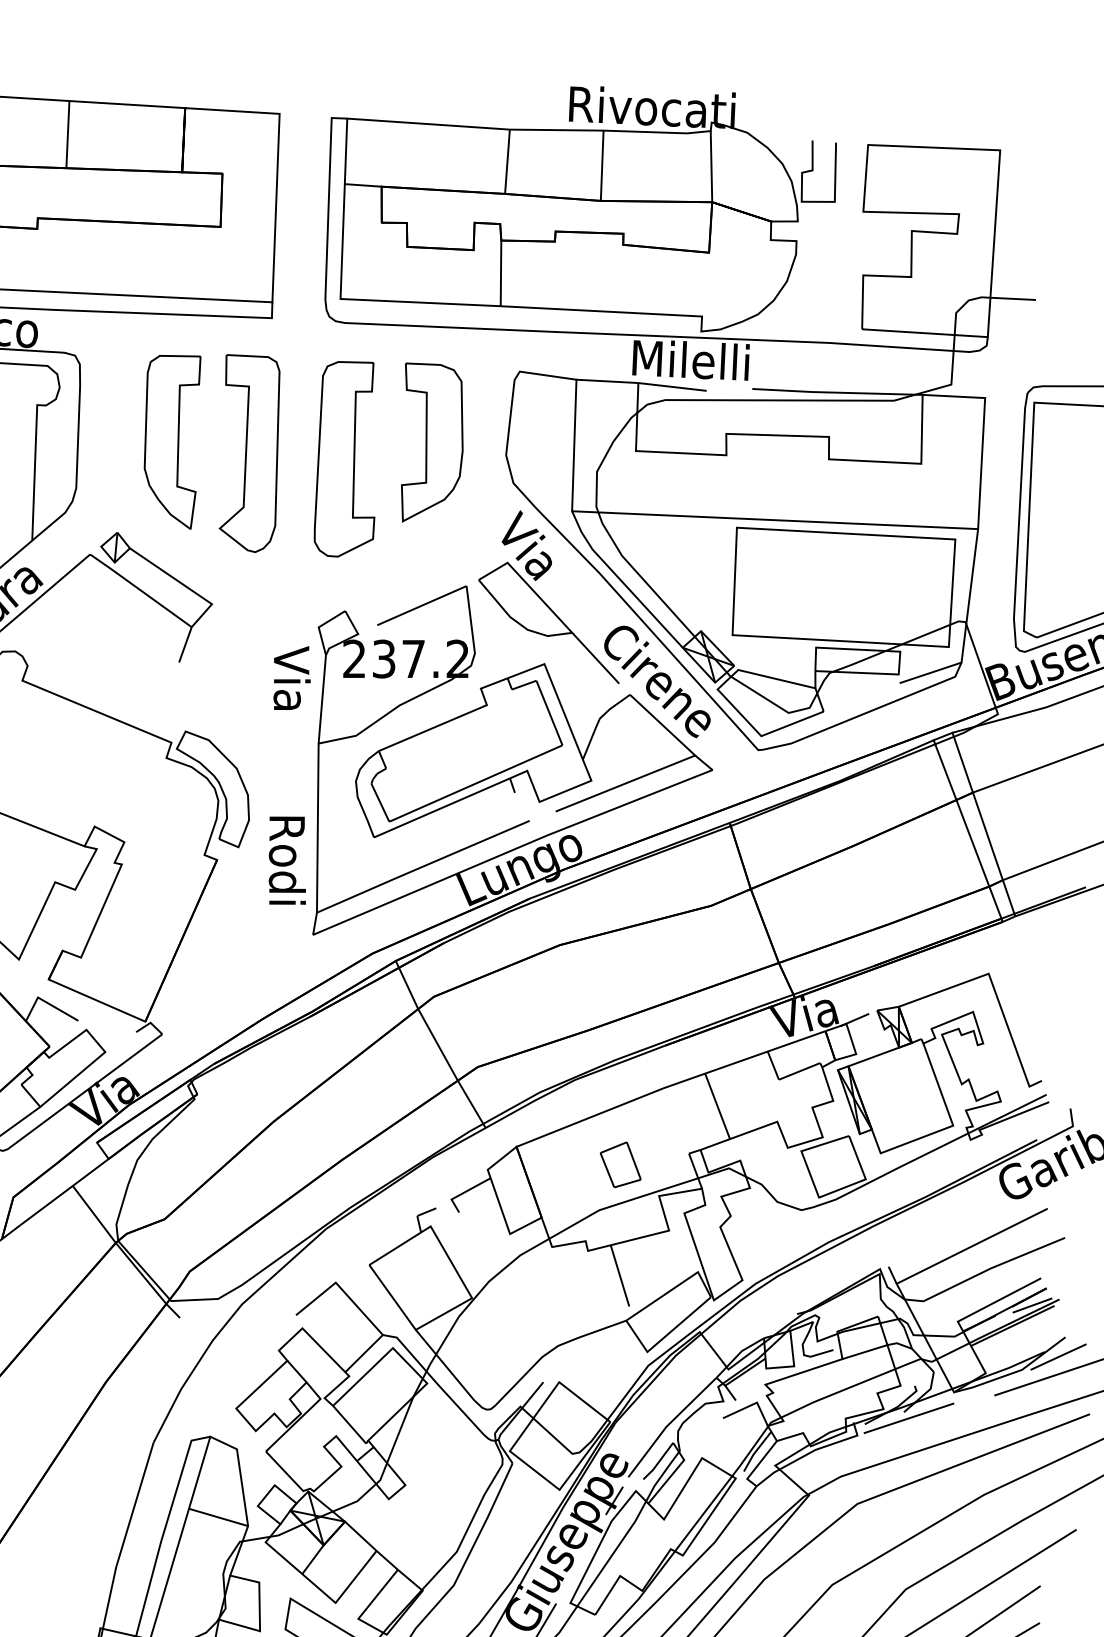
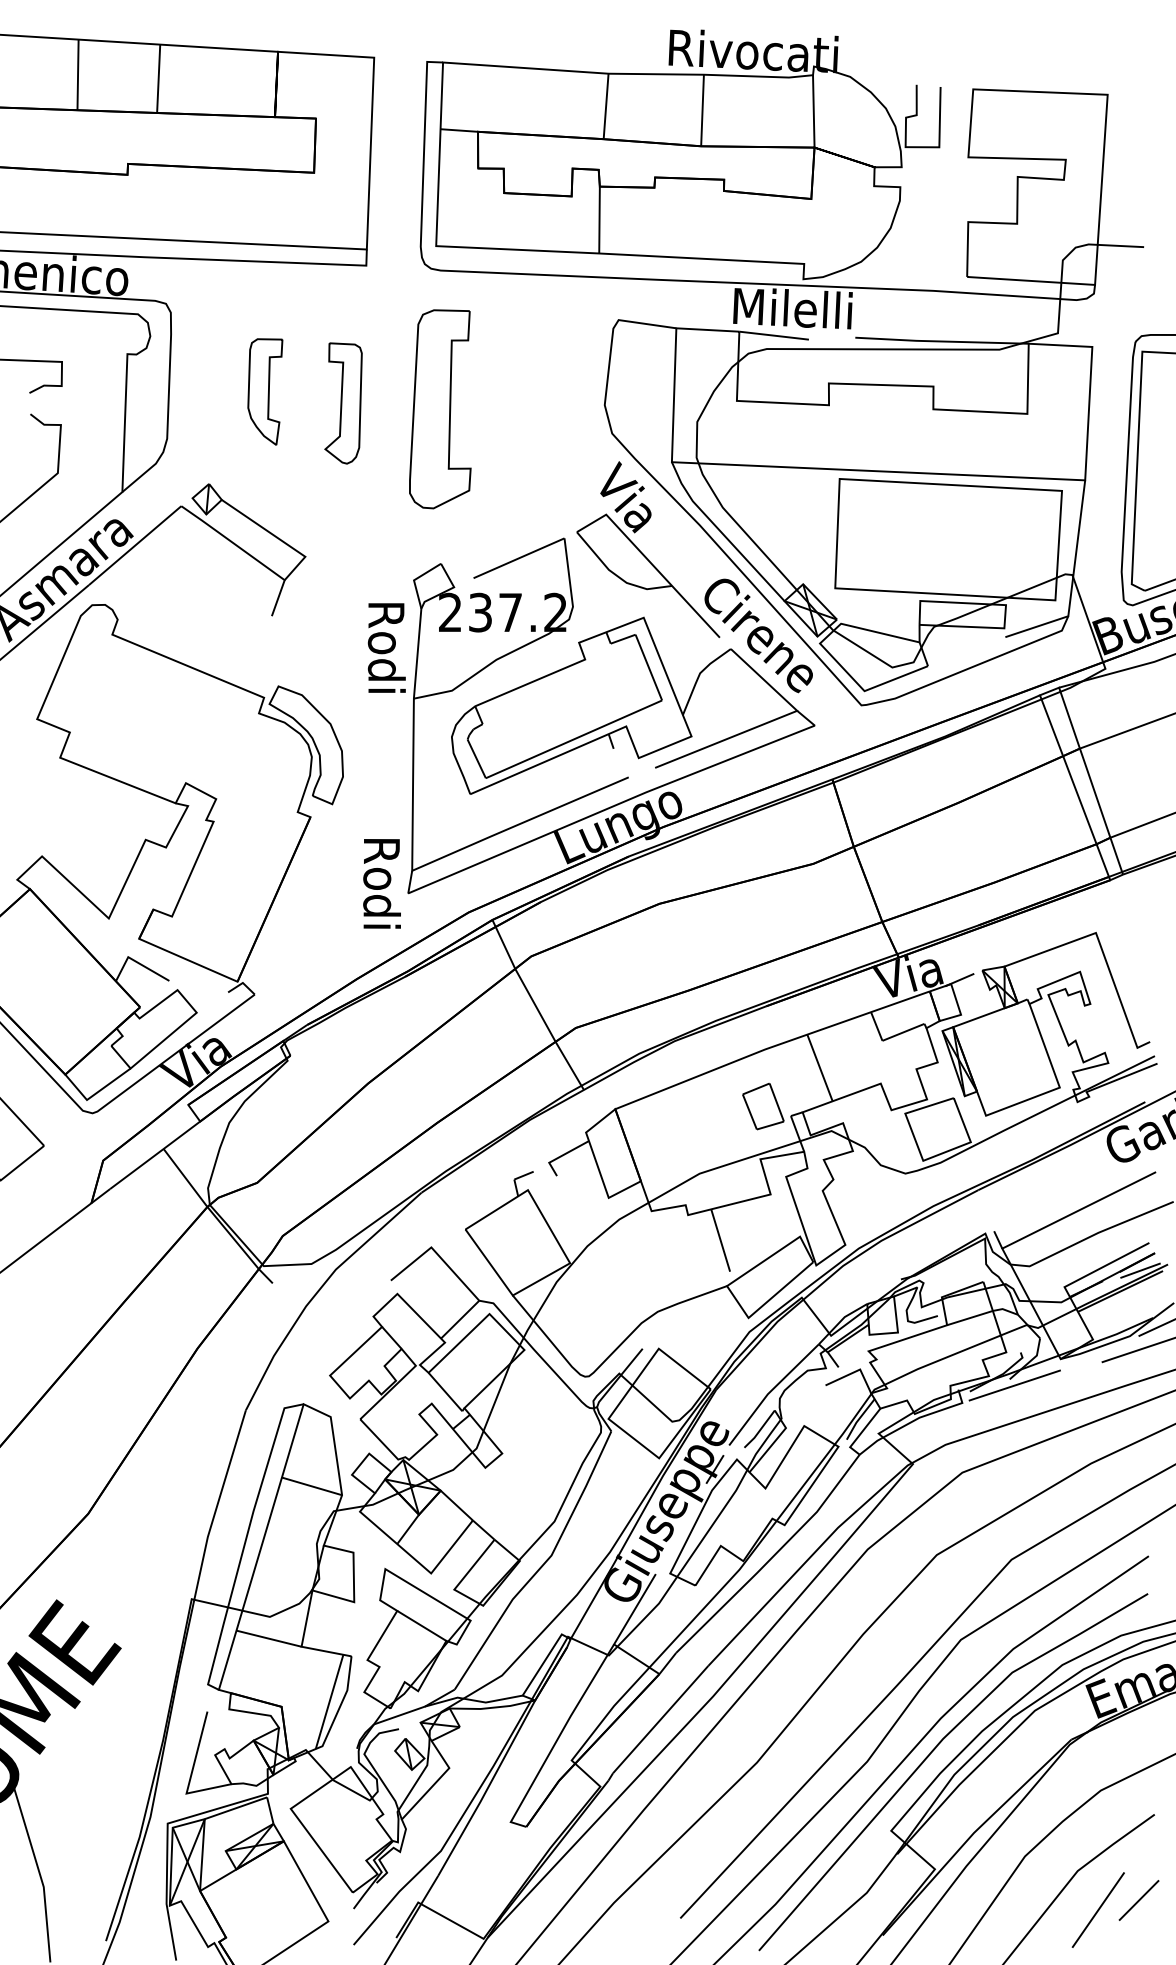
part: (172, 441) -> (265, 391), size x0.6
part: (432, 441) -> (529, 391), removed
part: (249, 453) -> (343, 403), size x0.6
text: (291, 691) -> (386, 645), Via -> Rodi
text: (286, 860) -> (381, 883), moved
part: (620, 1164) -> (763, 1106), moved

